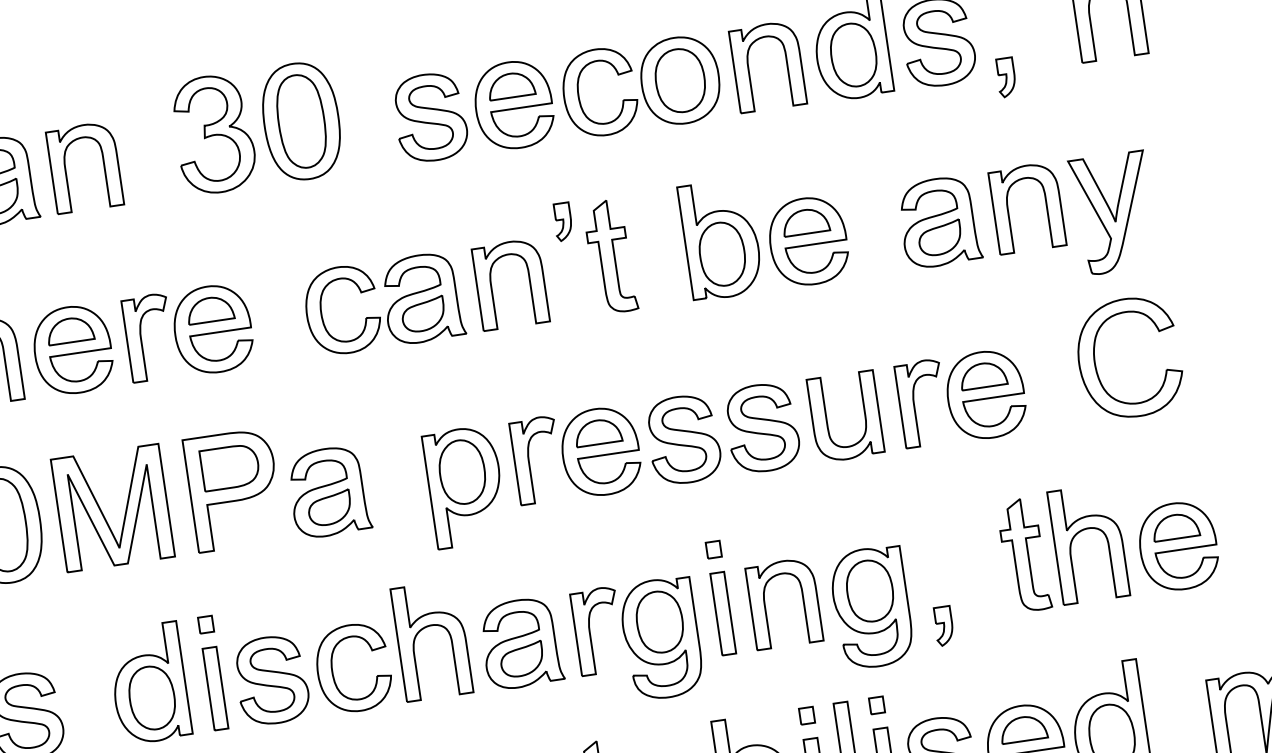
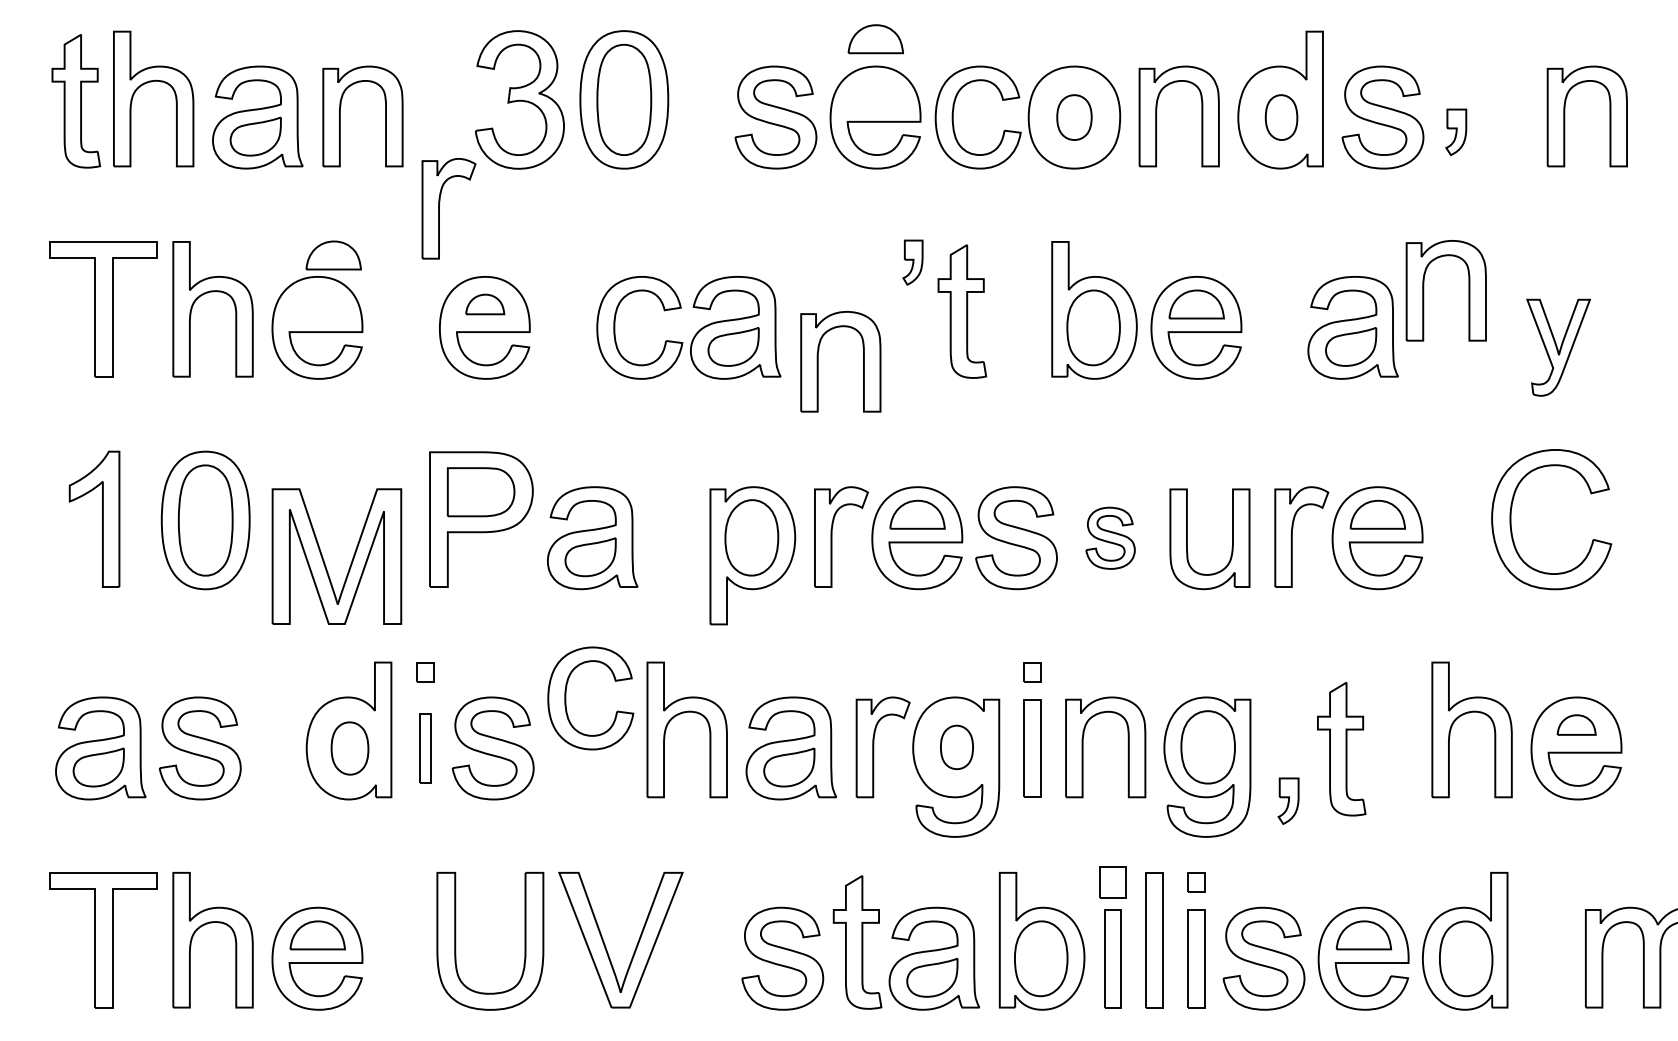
part: (853, 54) -> (1281, 117), size x0.6
part: (1006, 77) -> (1456, 132), moved
part: (680, 80) -> (1074, 117), size x0.6
part: (511, 85) -> (875, 39), moved
part: (1009, 210) -> (1424, 290), moved
part: (1113, 213) -> (1558, 347), size x0.7
part: (491, 287) -> (818, 361), moved
part: (210, 309) -> (485, 304), size x0.7
part: (70, 330) -> (333, 255), moved
part: (141, 338) -> (439, 208), moved
part: (762, 428) -> (1110, 538), size x0.6
part: (102, 512) -> (324, 560), moved
part: (1175, 526) -> (1576, 724), size x0.7
part: (1024, 555) -> (1341, 749), moved
part: (659, 622) -> (956, 747), size x0.6
part: (333, 671) -> (566, 698), moved
part: (215, 688) -> (425, 748), size x0.7
part: (151, 698) -> (349, 748), size x0.7
part: (806, 715) -> (1112, 882), size x1.6

